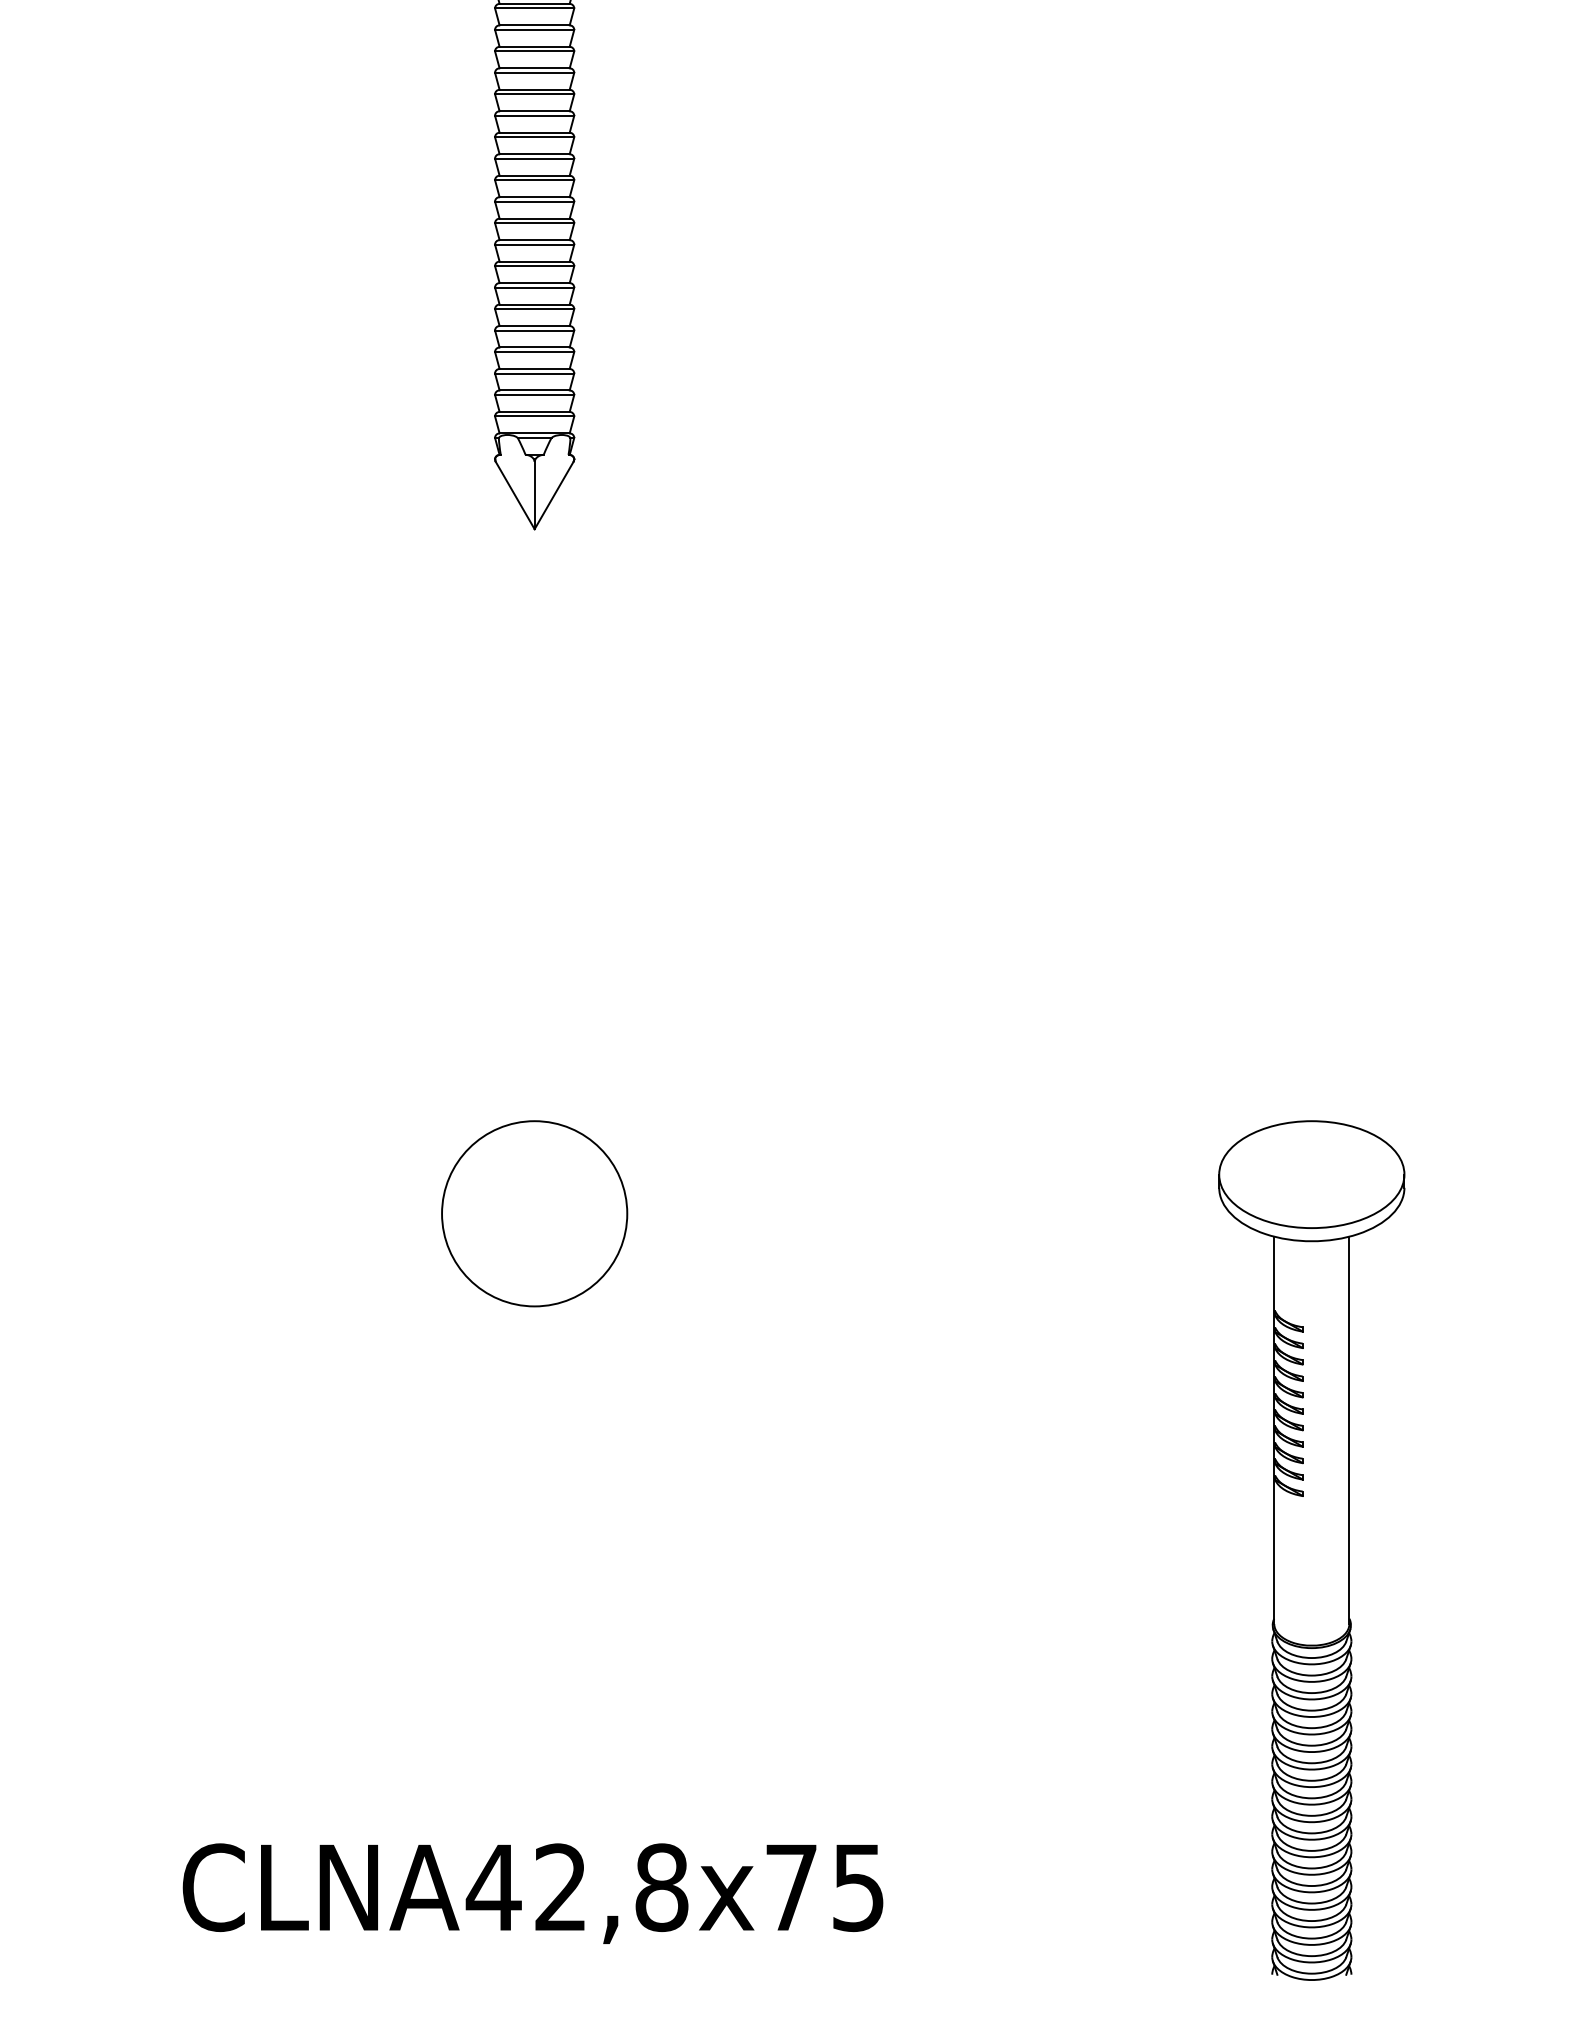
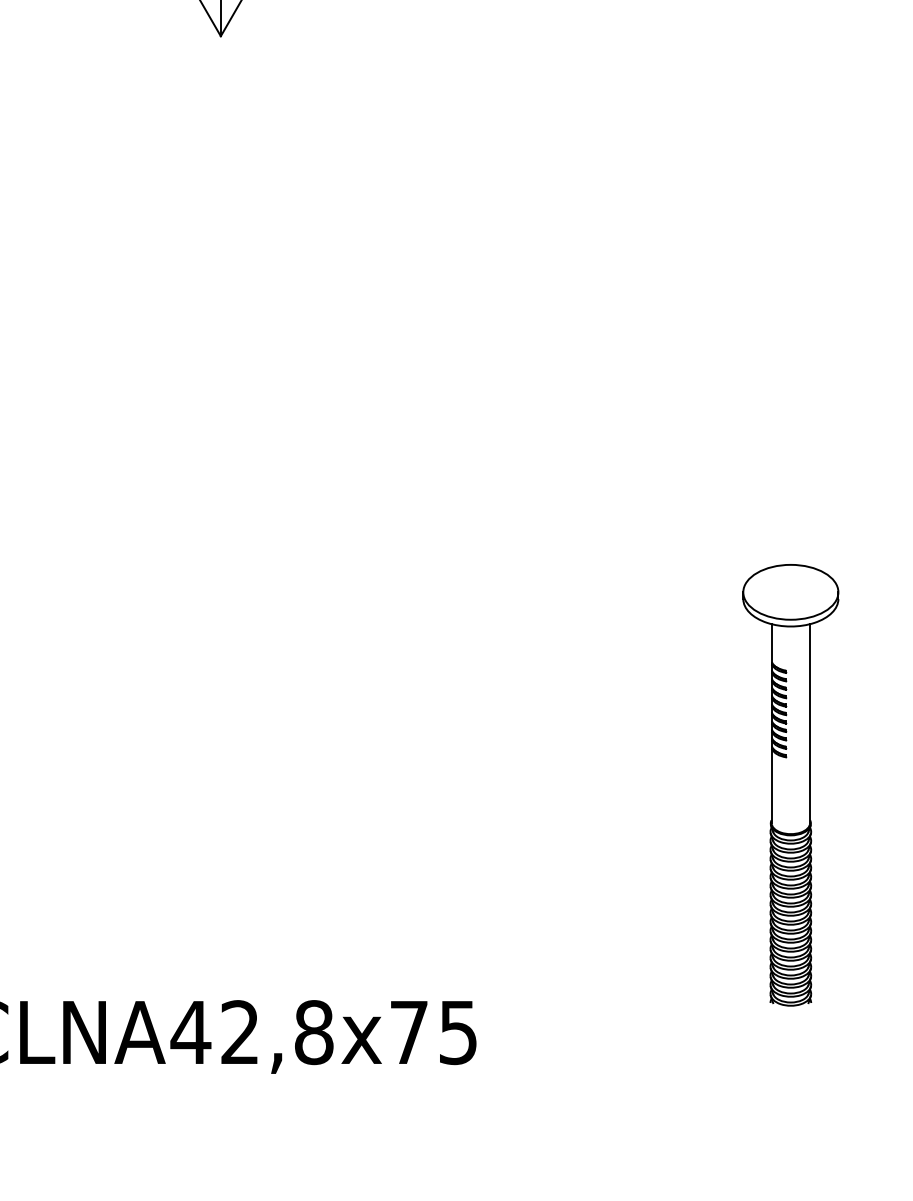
part: (534, 1213) -> (220, 538), removed
part: (1311, 1550) -> (790, 785), size x0.7

